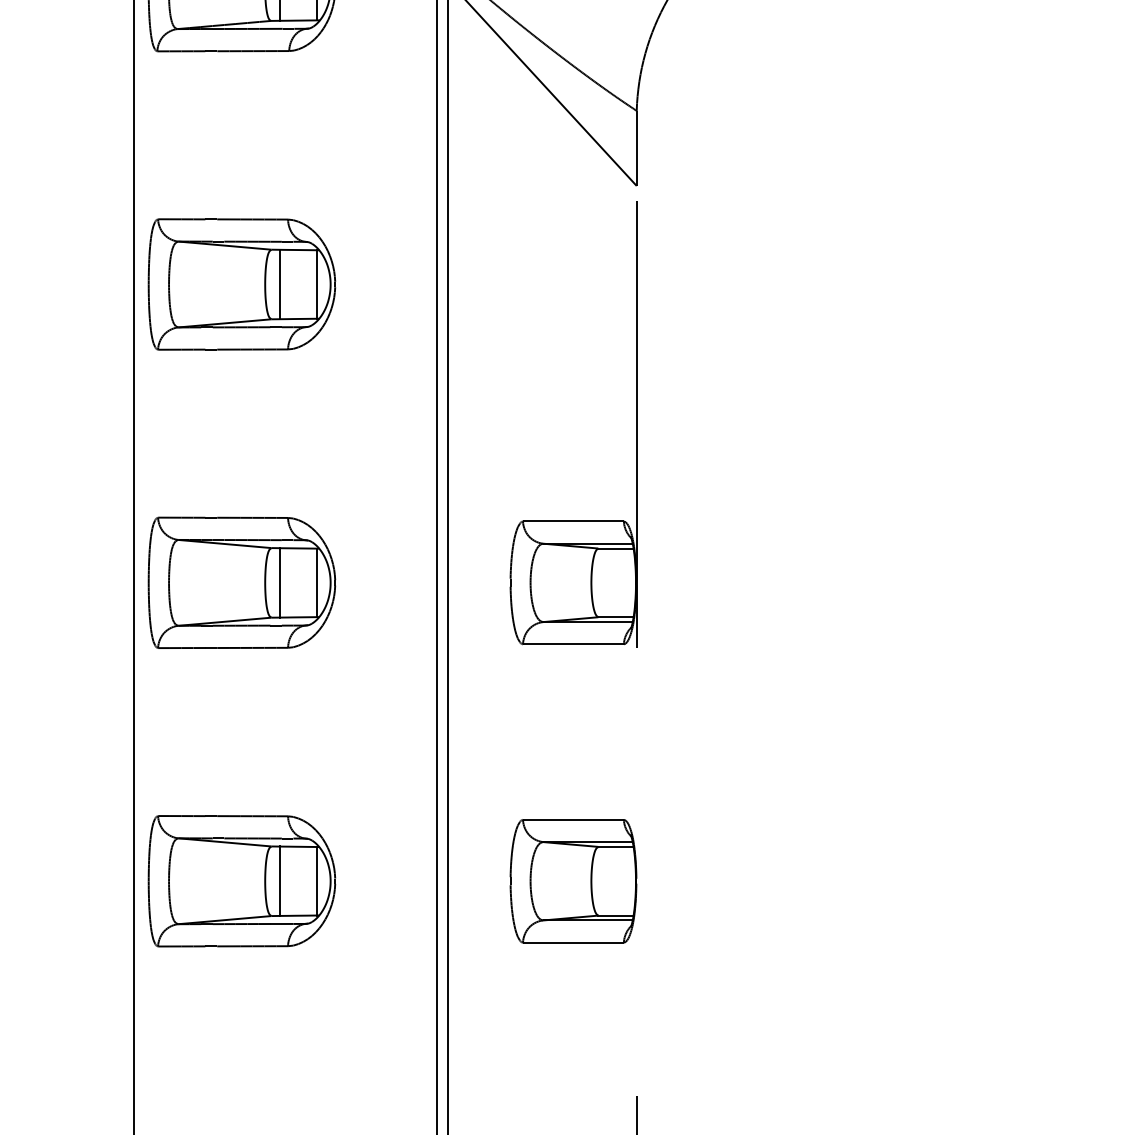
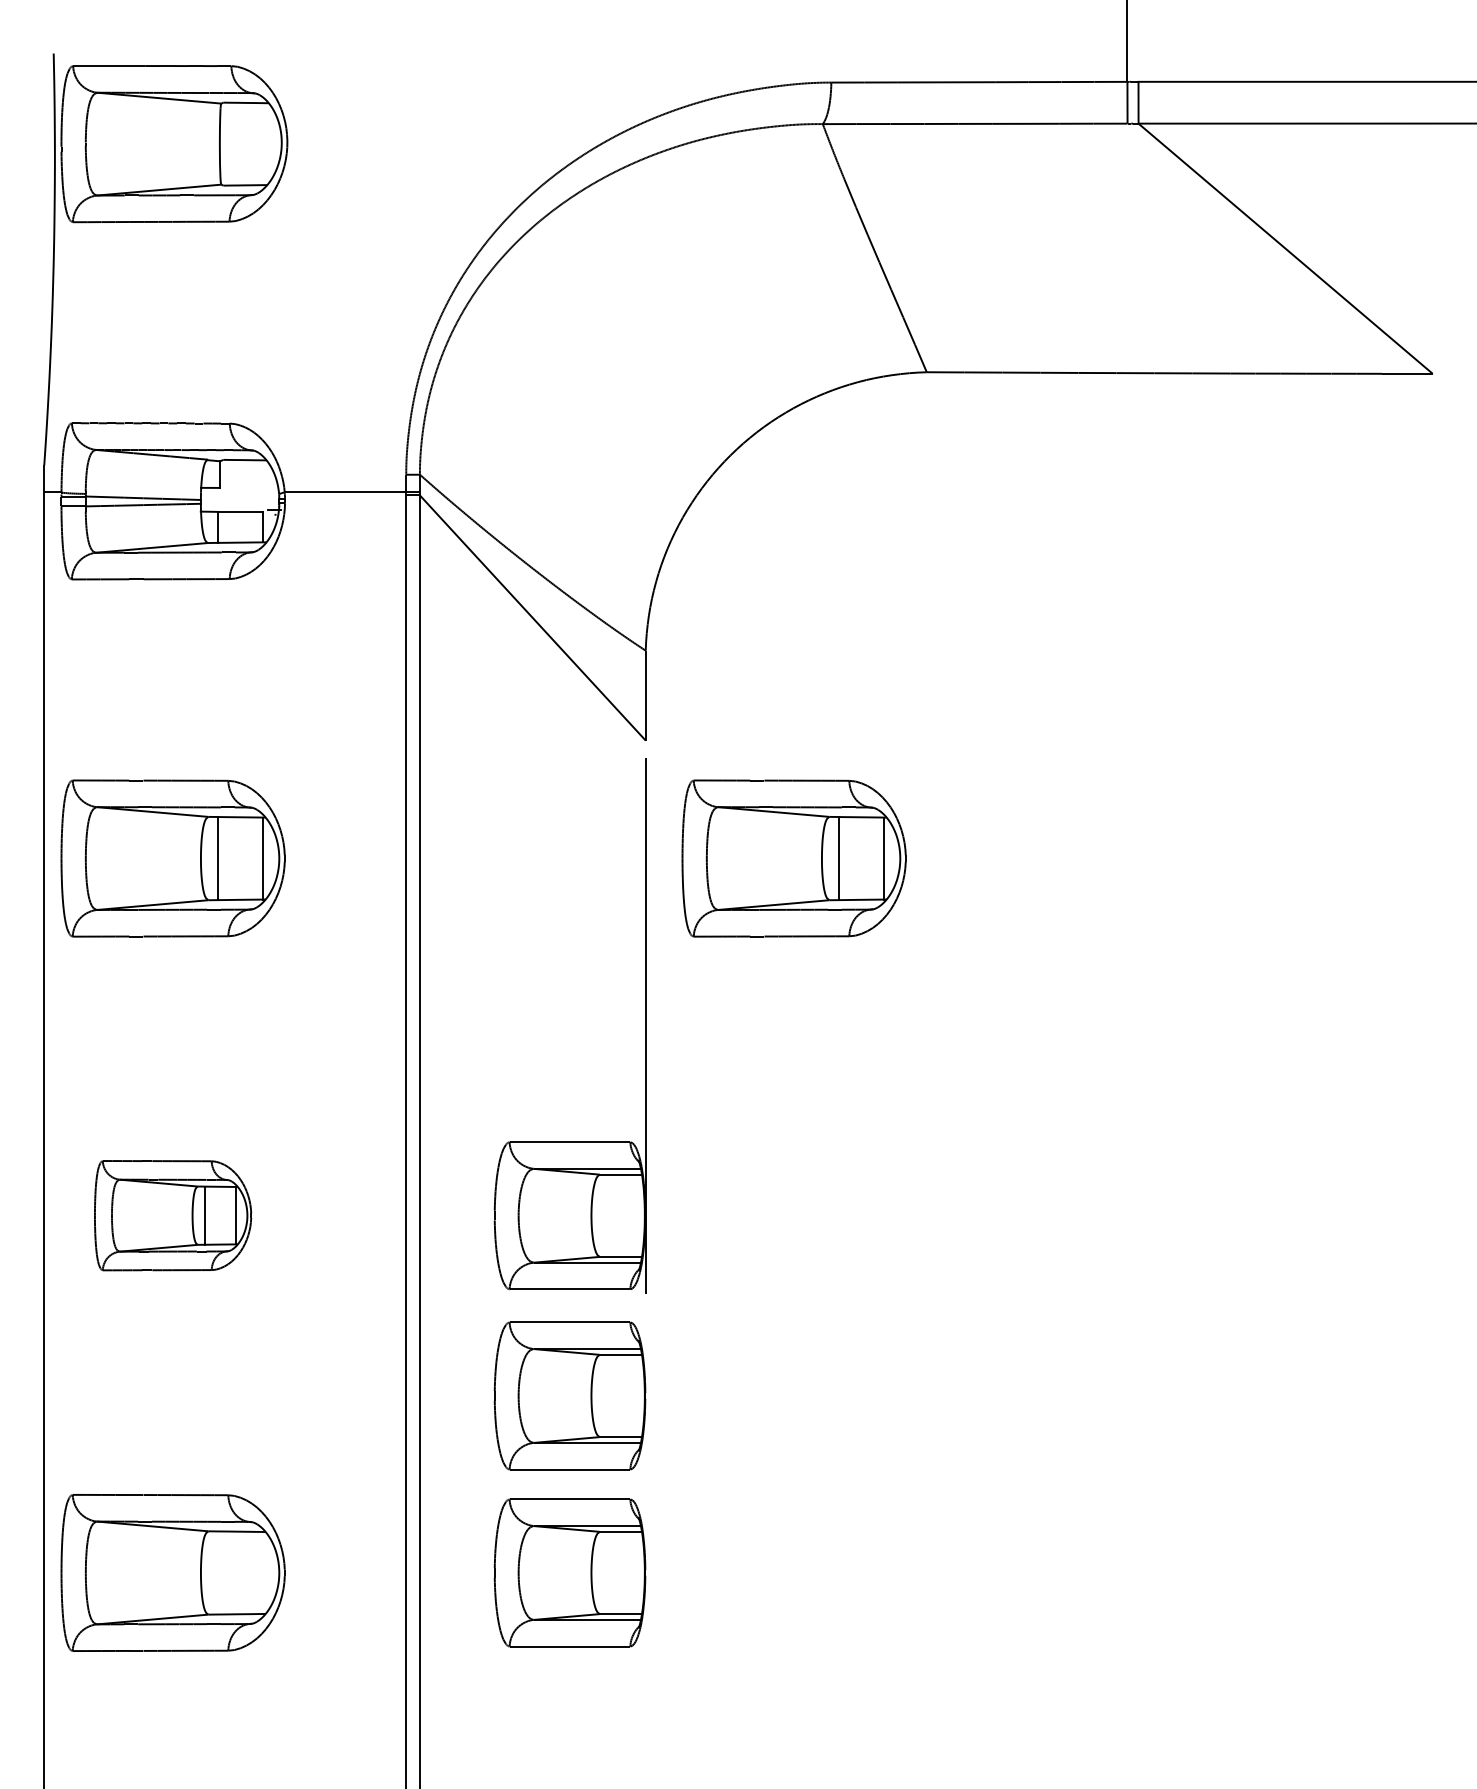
part: (760, 284) -> (793, 858), added
part: (241, 582) -> (172, 1215), size x0.7
part: (573, 733) -> (569, 1395), added
line: (279, 880) -> (218, 1572), removed
line: (317, 880) -> (263, 1572), removed

